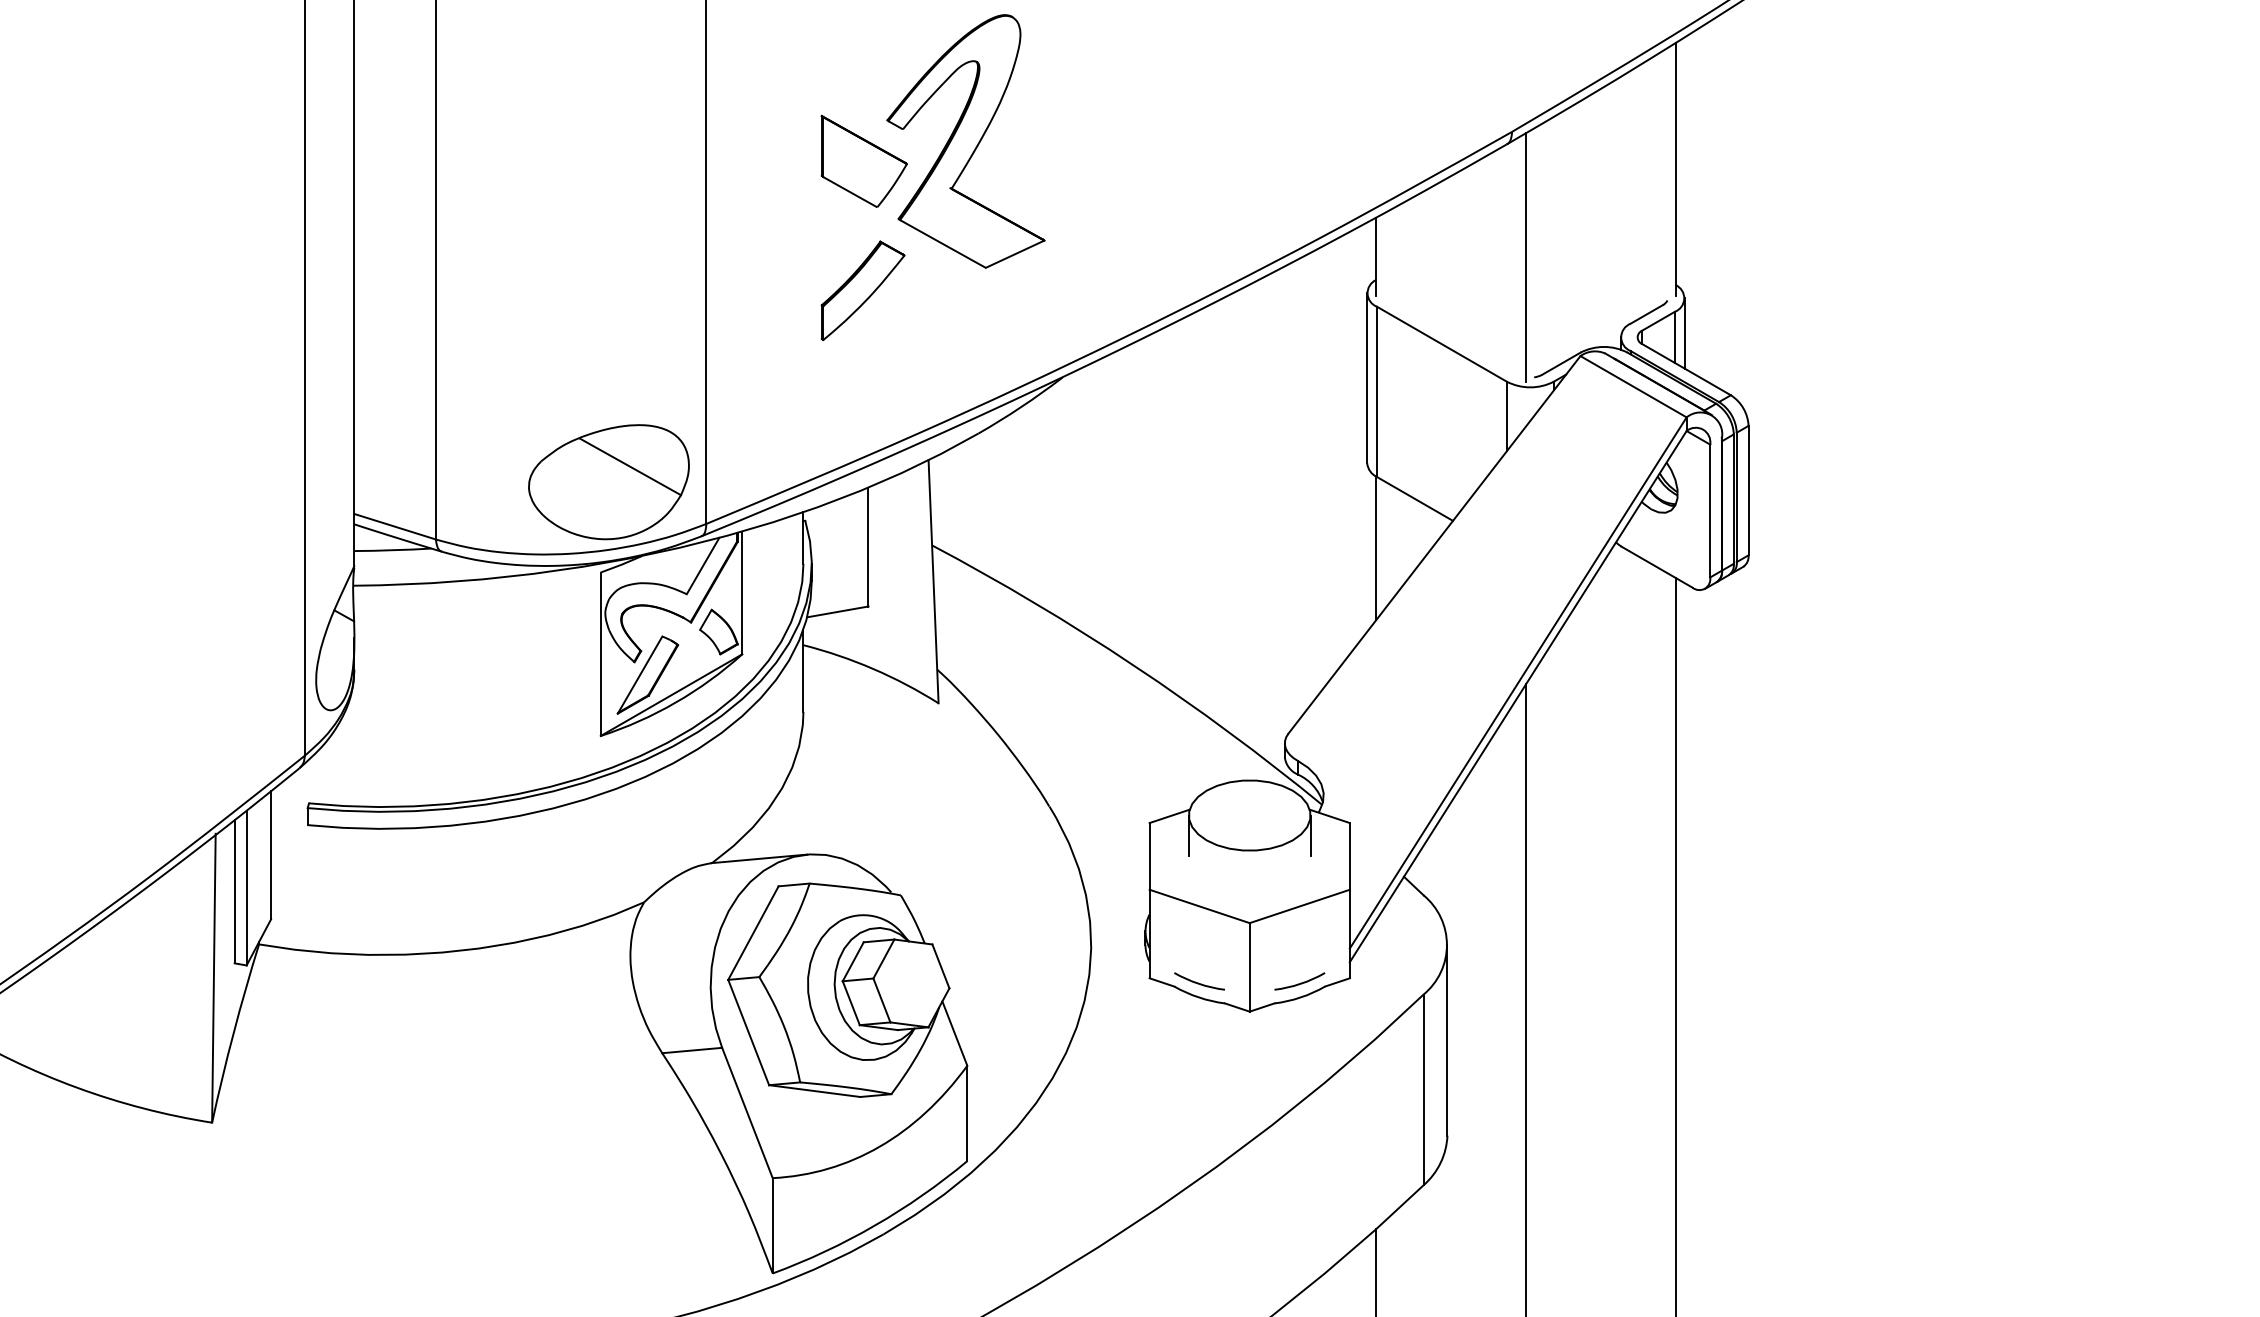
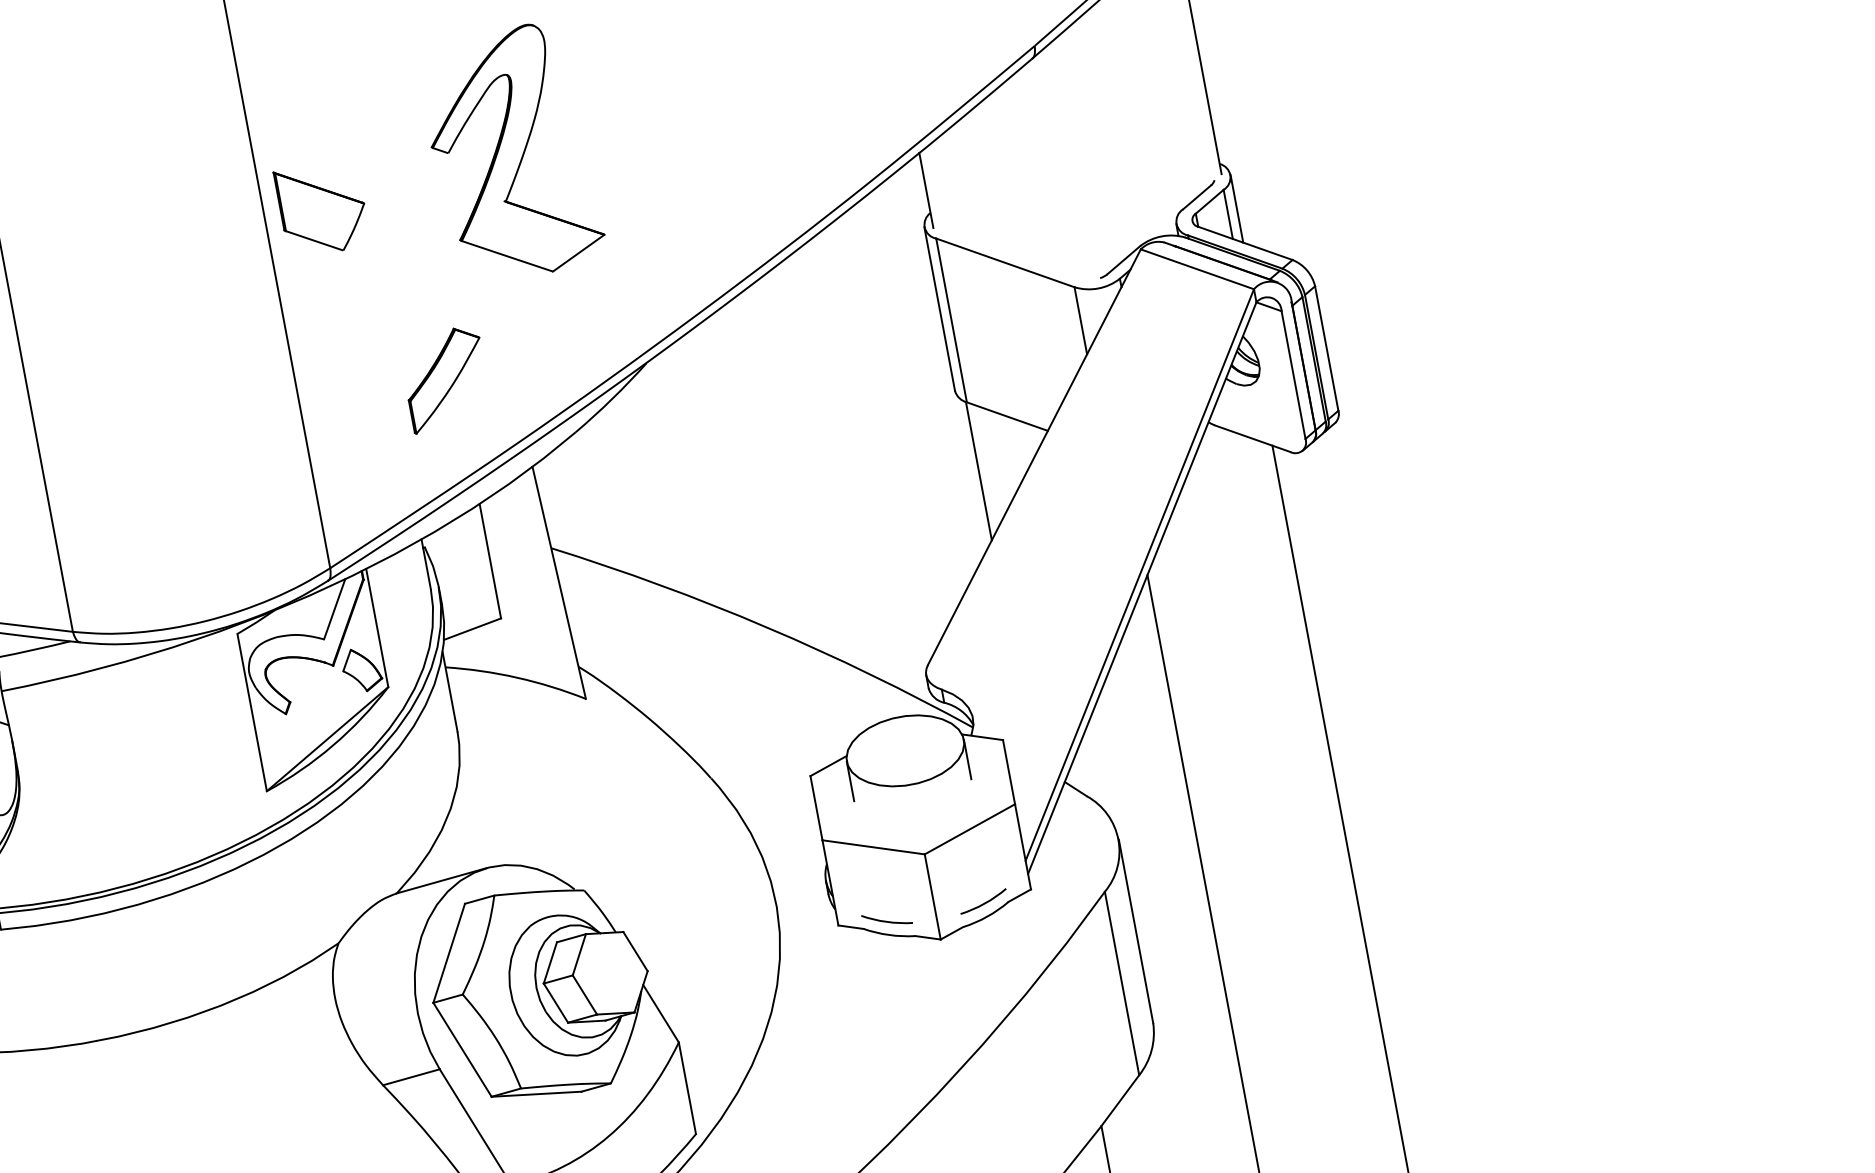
part: (863, 160) -> (321, 207), moved
line: (1525, 257) -> (1070, 164), removed
part: (862, 290) -> (445, 378), moved
part: (608, 482) -> (228, 545), removed
part: (647, 674) -> (300, 723), removed

